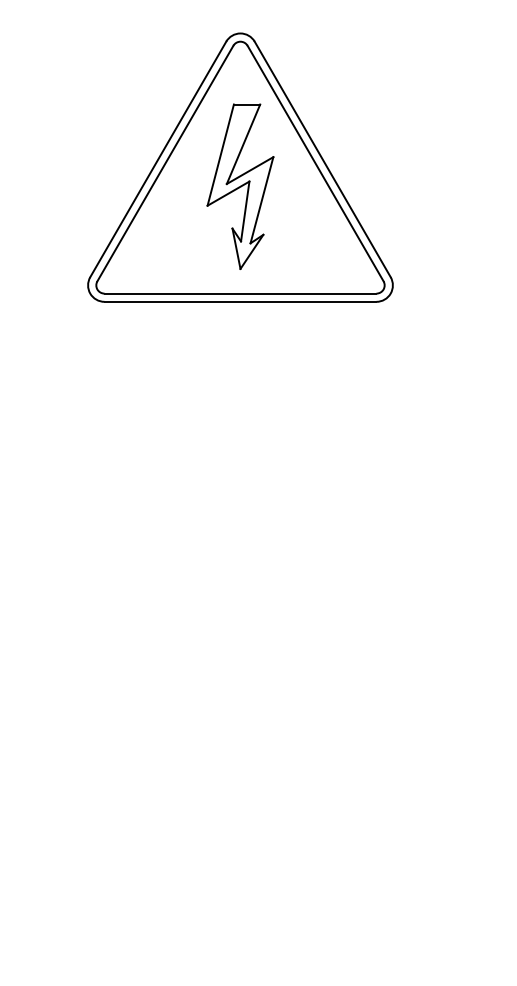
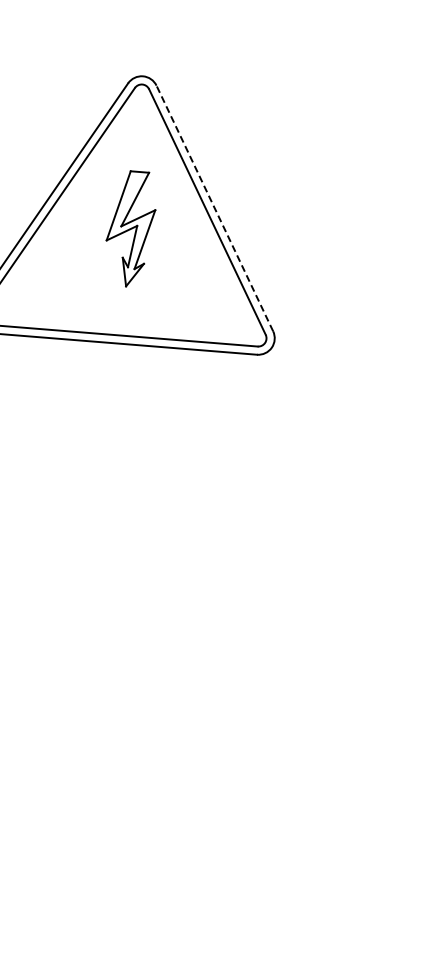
line: (322, 159) -> (214, 208), solid -> dashed
part: (240, 186) -> (130, 228), size x0.7

